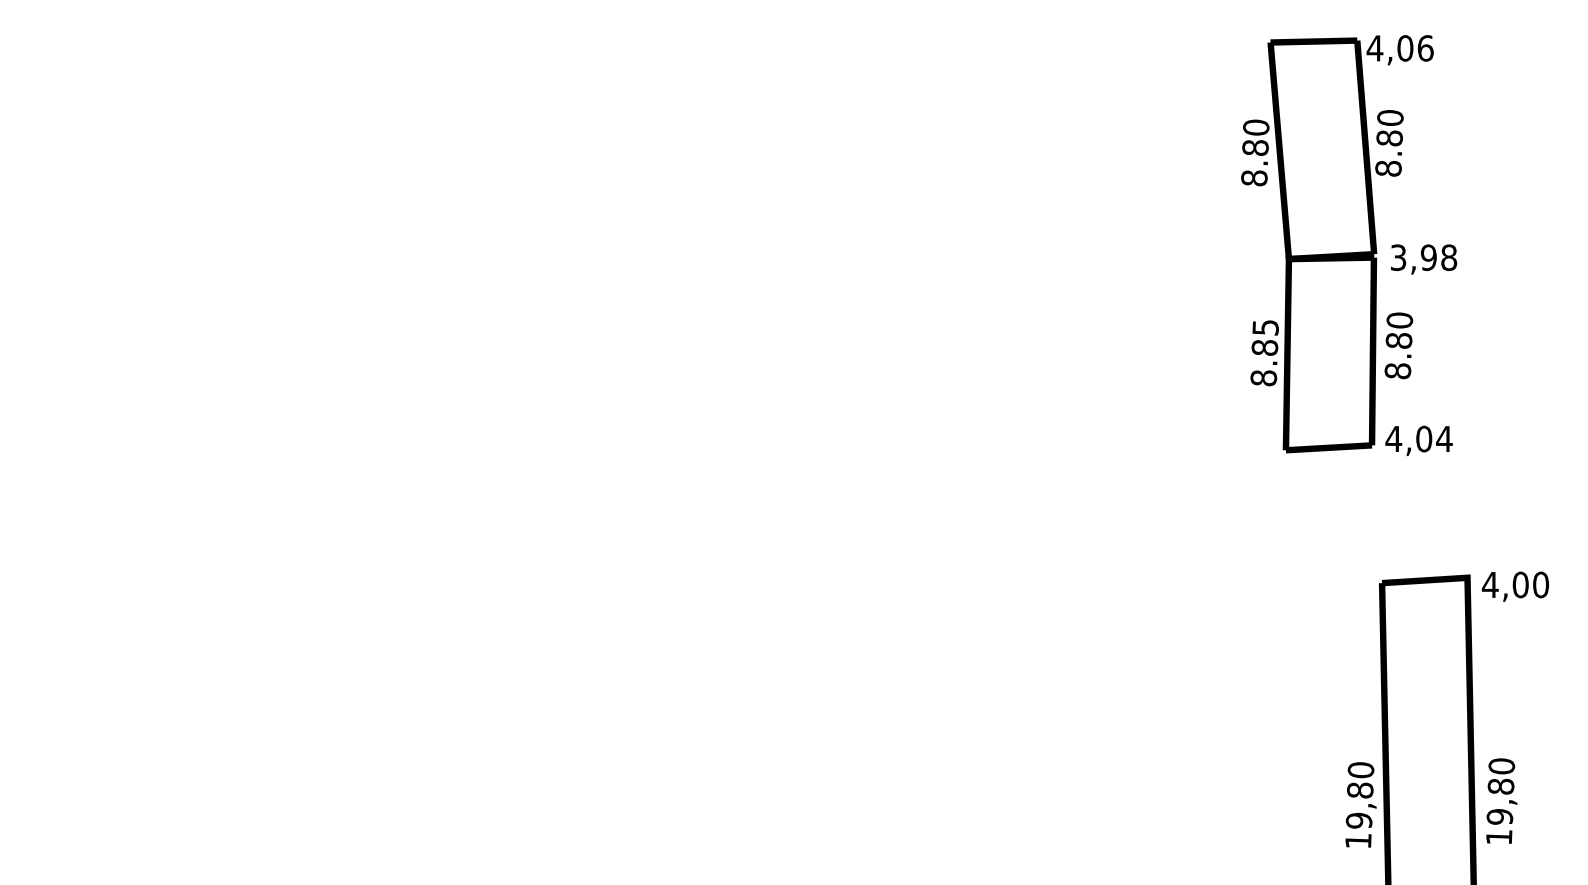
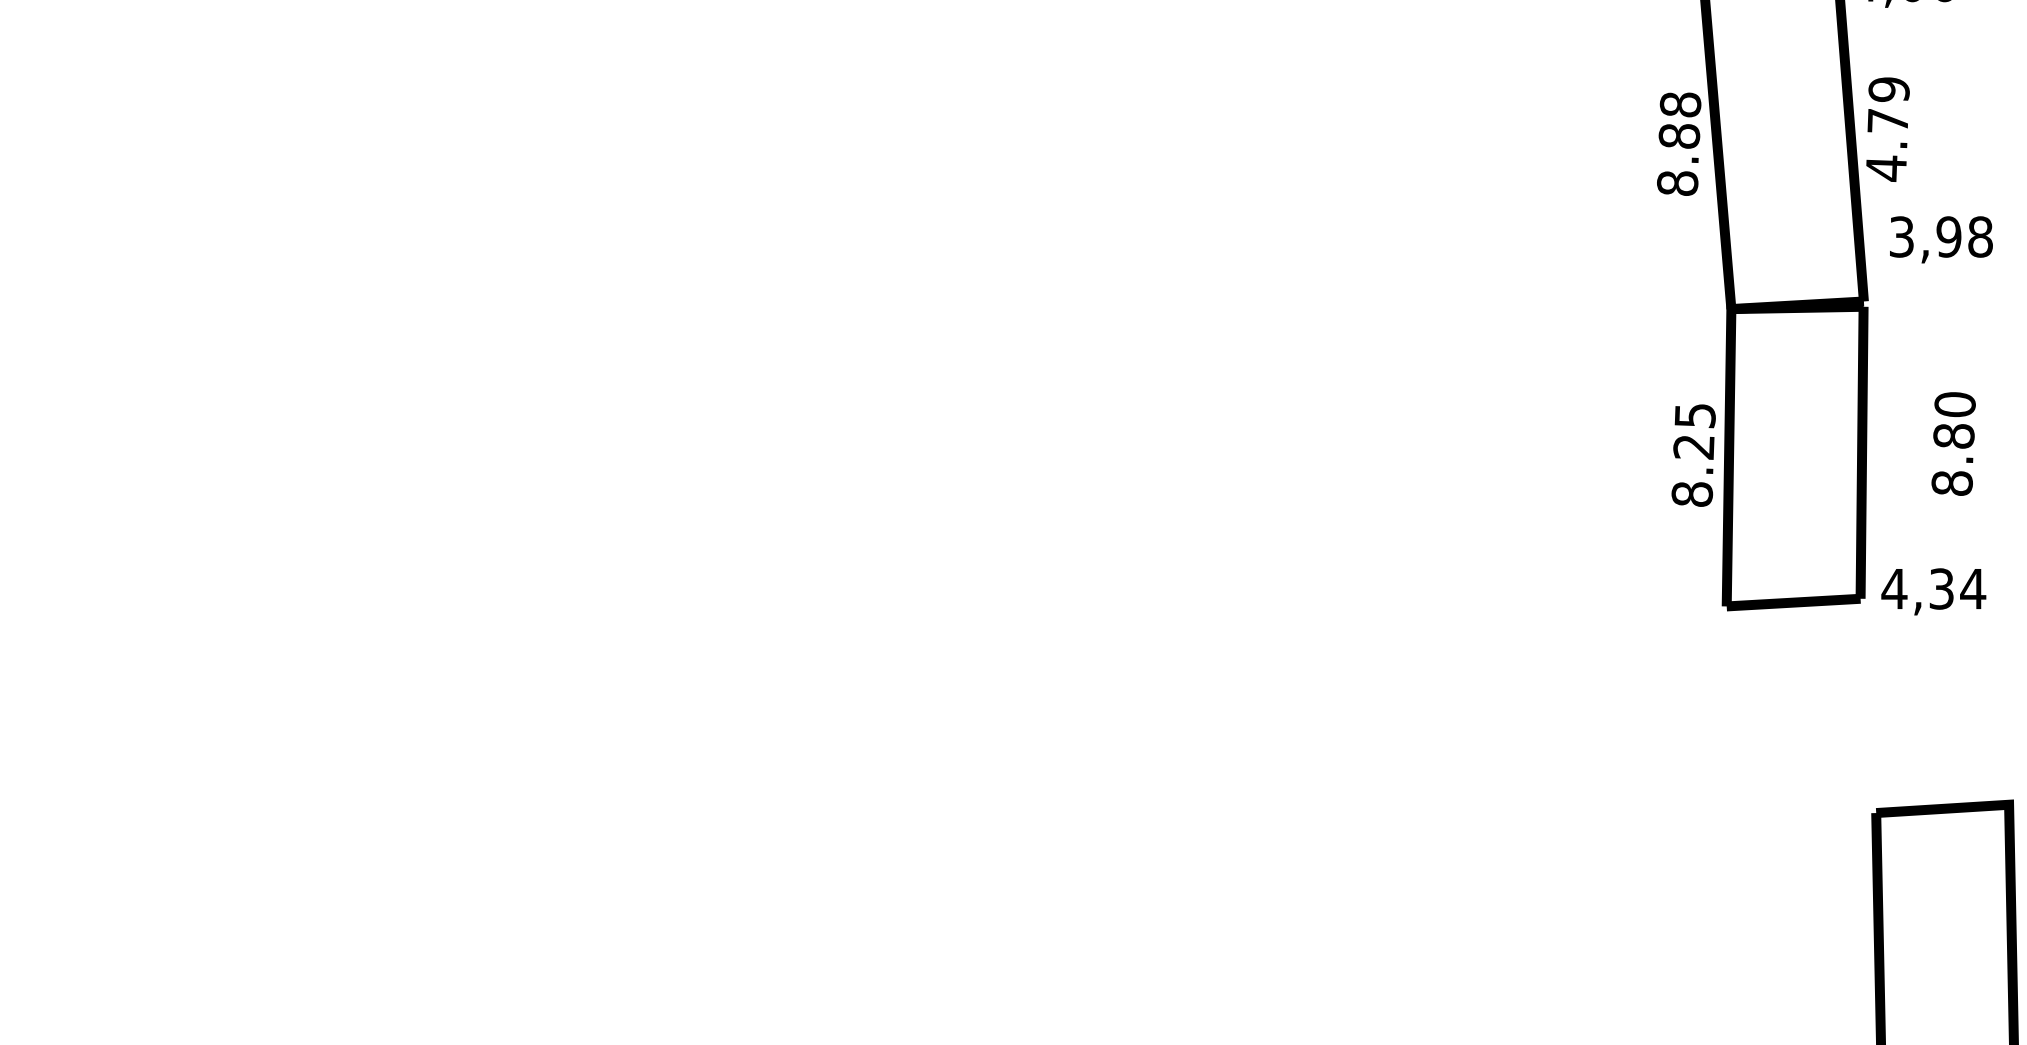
text: (1256, 127) -> (1680, 104), 8.80 -> 8.88
text: (1389, 143) -> (1887, 129), 8.80 -> 4.79
text: (1424, 259) -> (1942, 239), moved
text: (1398, 345) -> (1953, 443), moved
text: (1264, 347) -> (1693, 446), 8.85 -> 8.25
text: (1424, 438) -> (1942, 588), 4,04 -> 4,34

